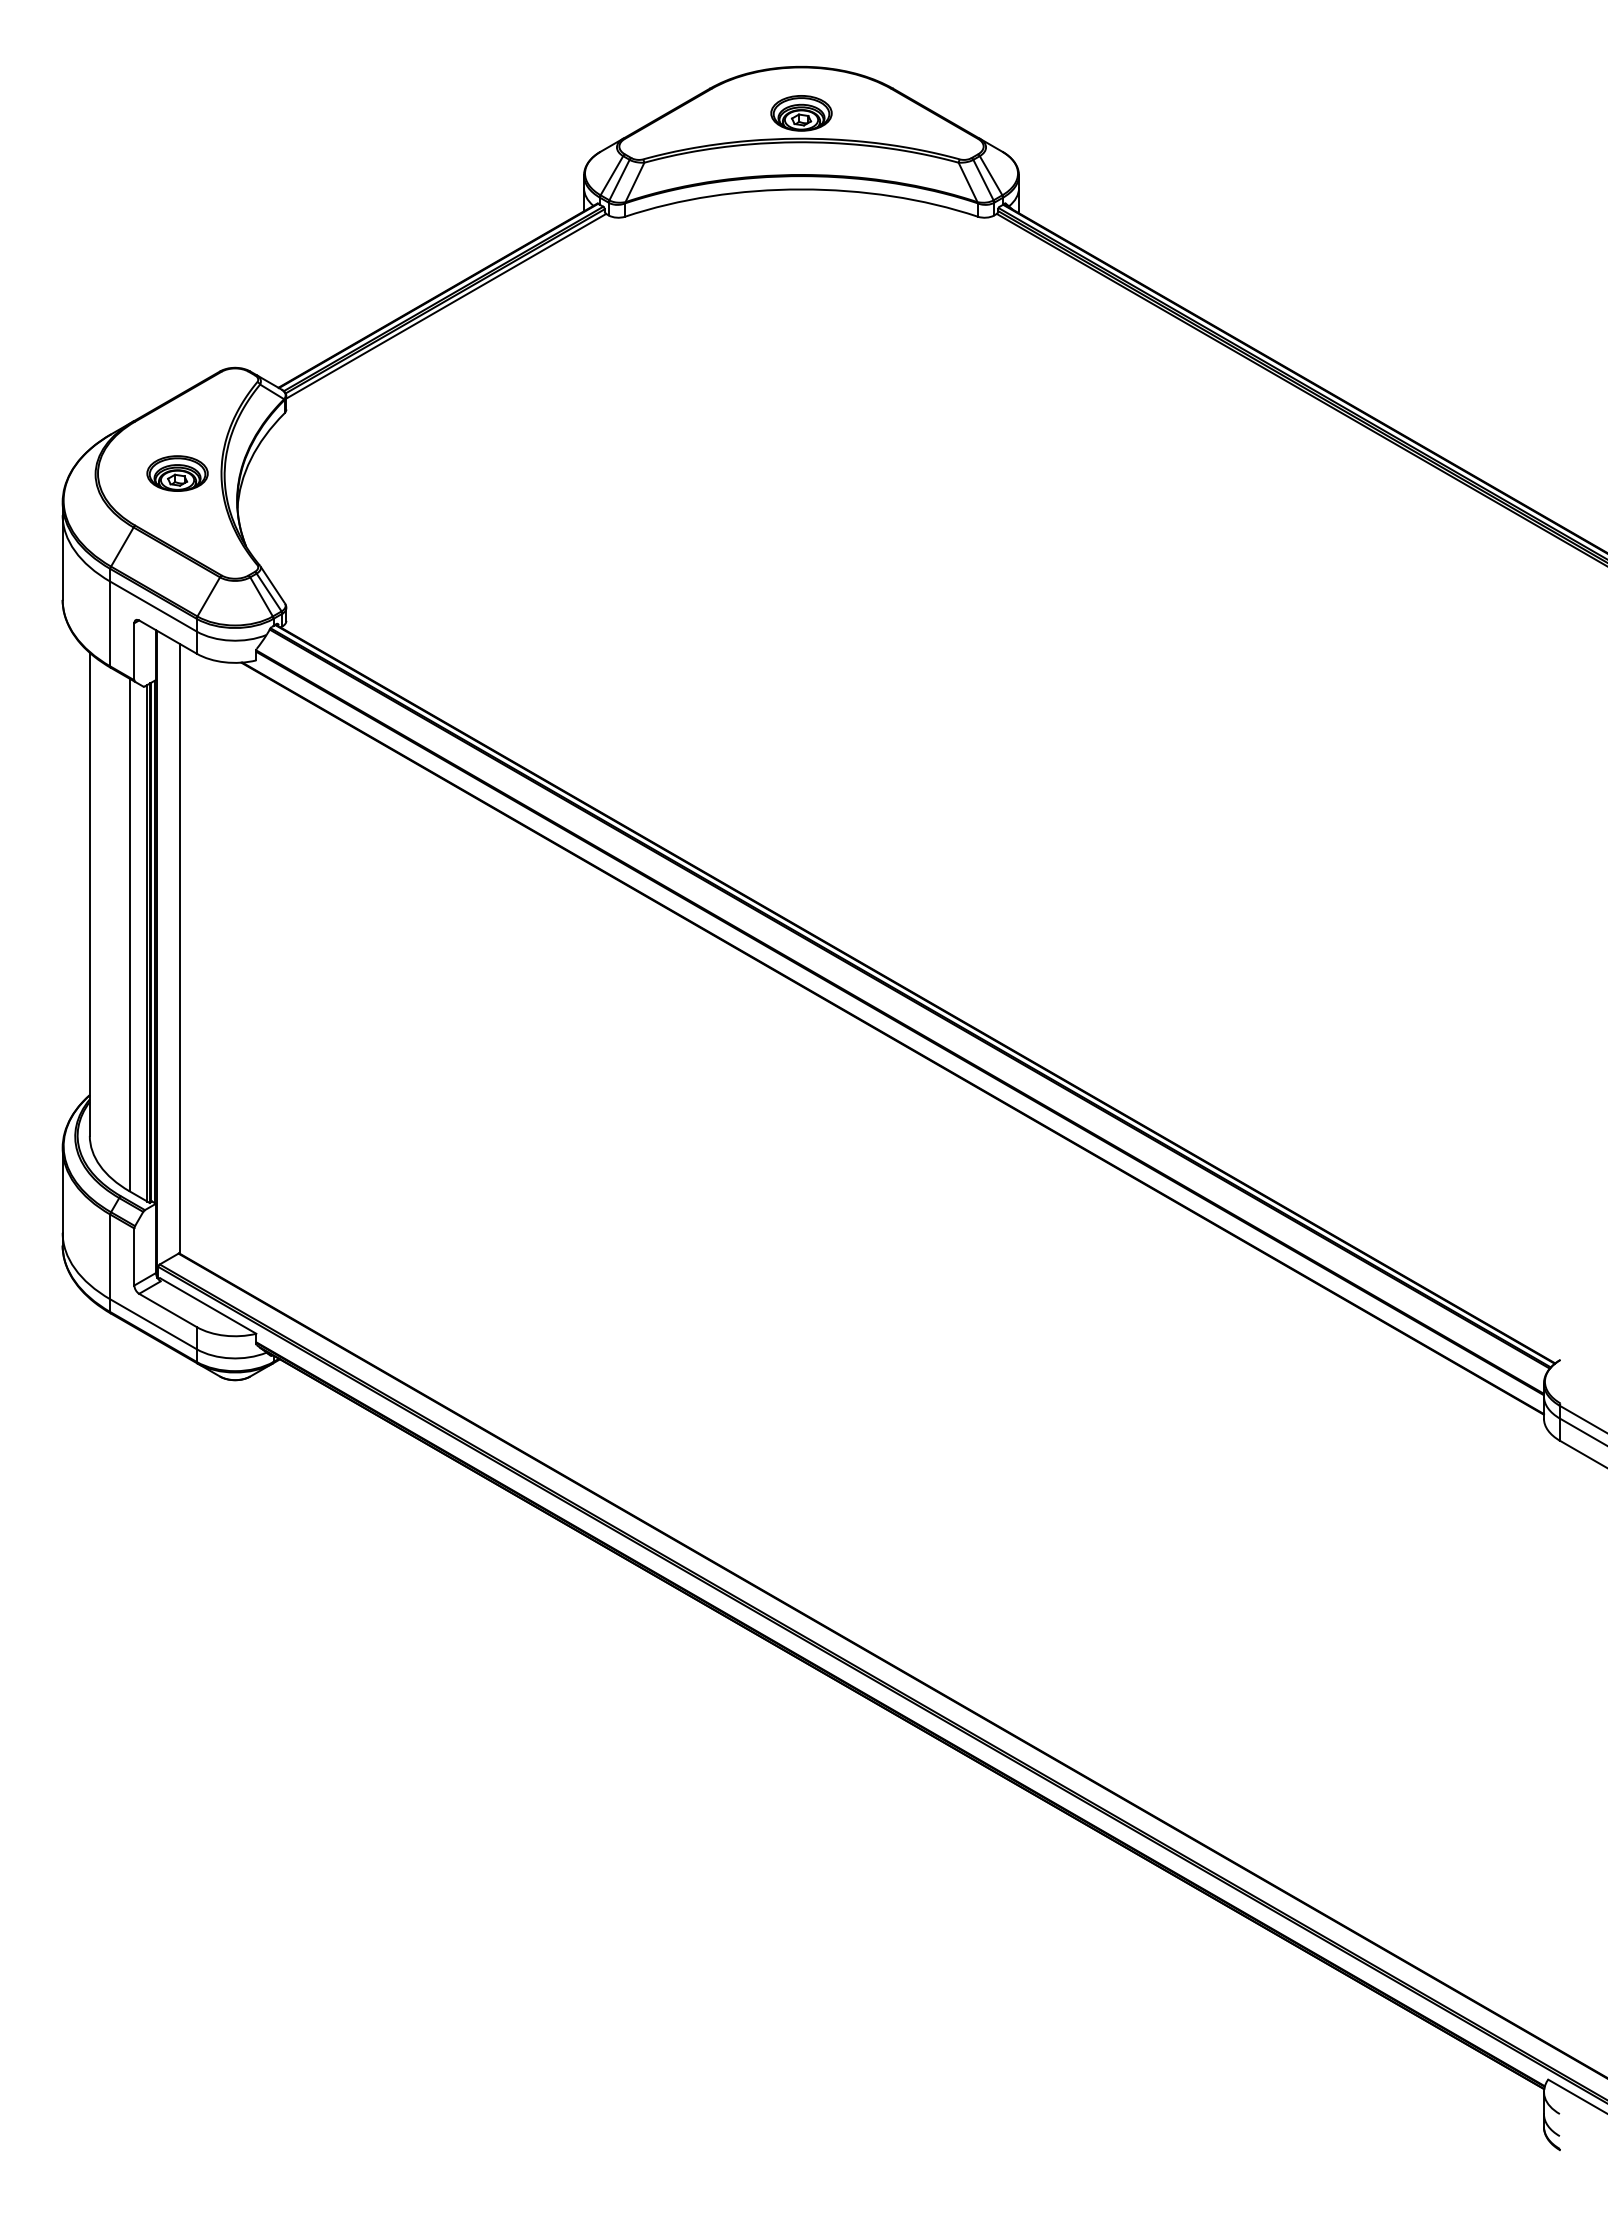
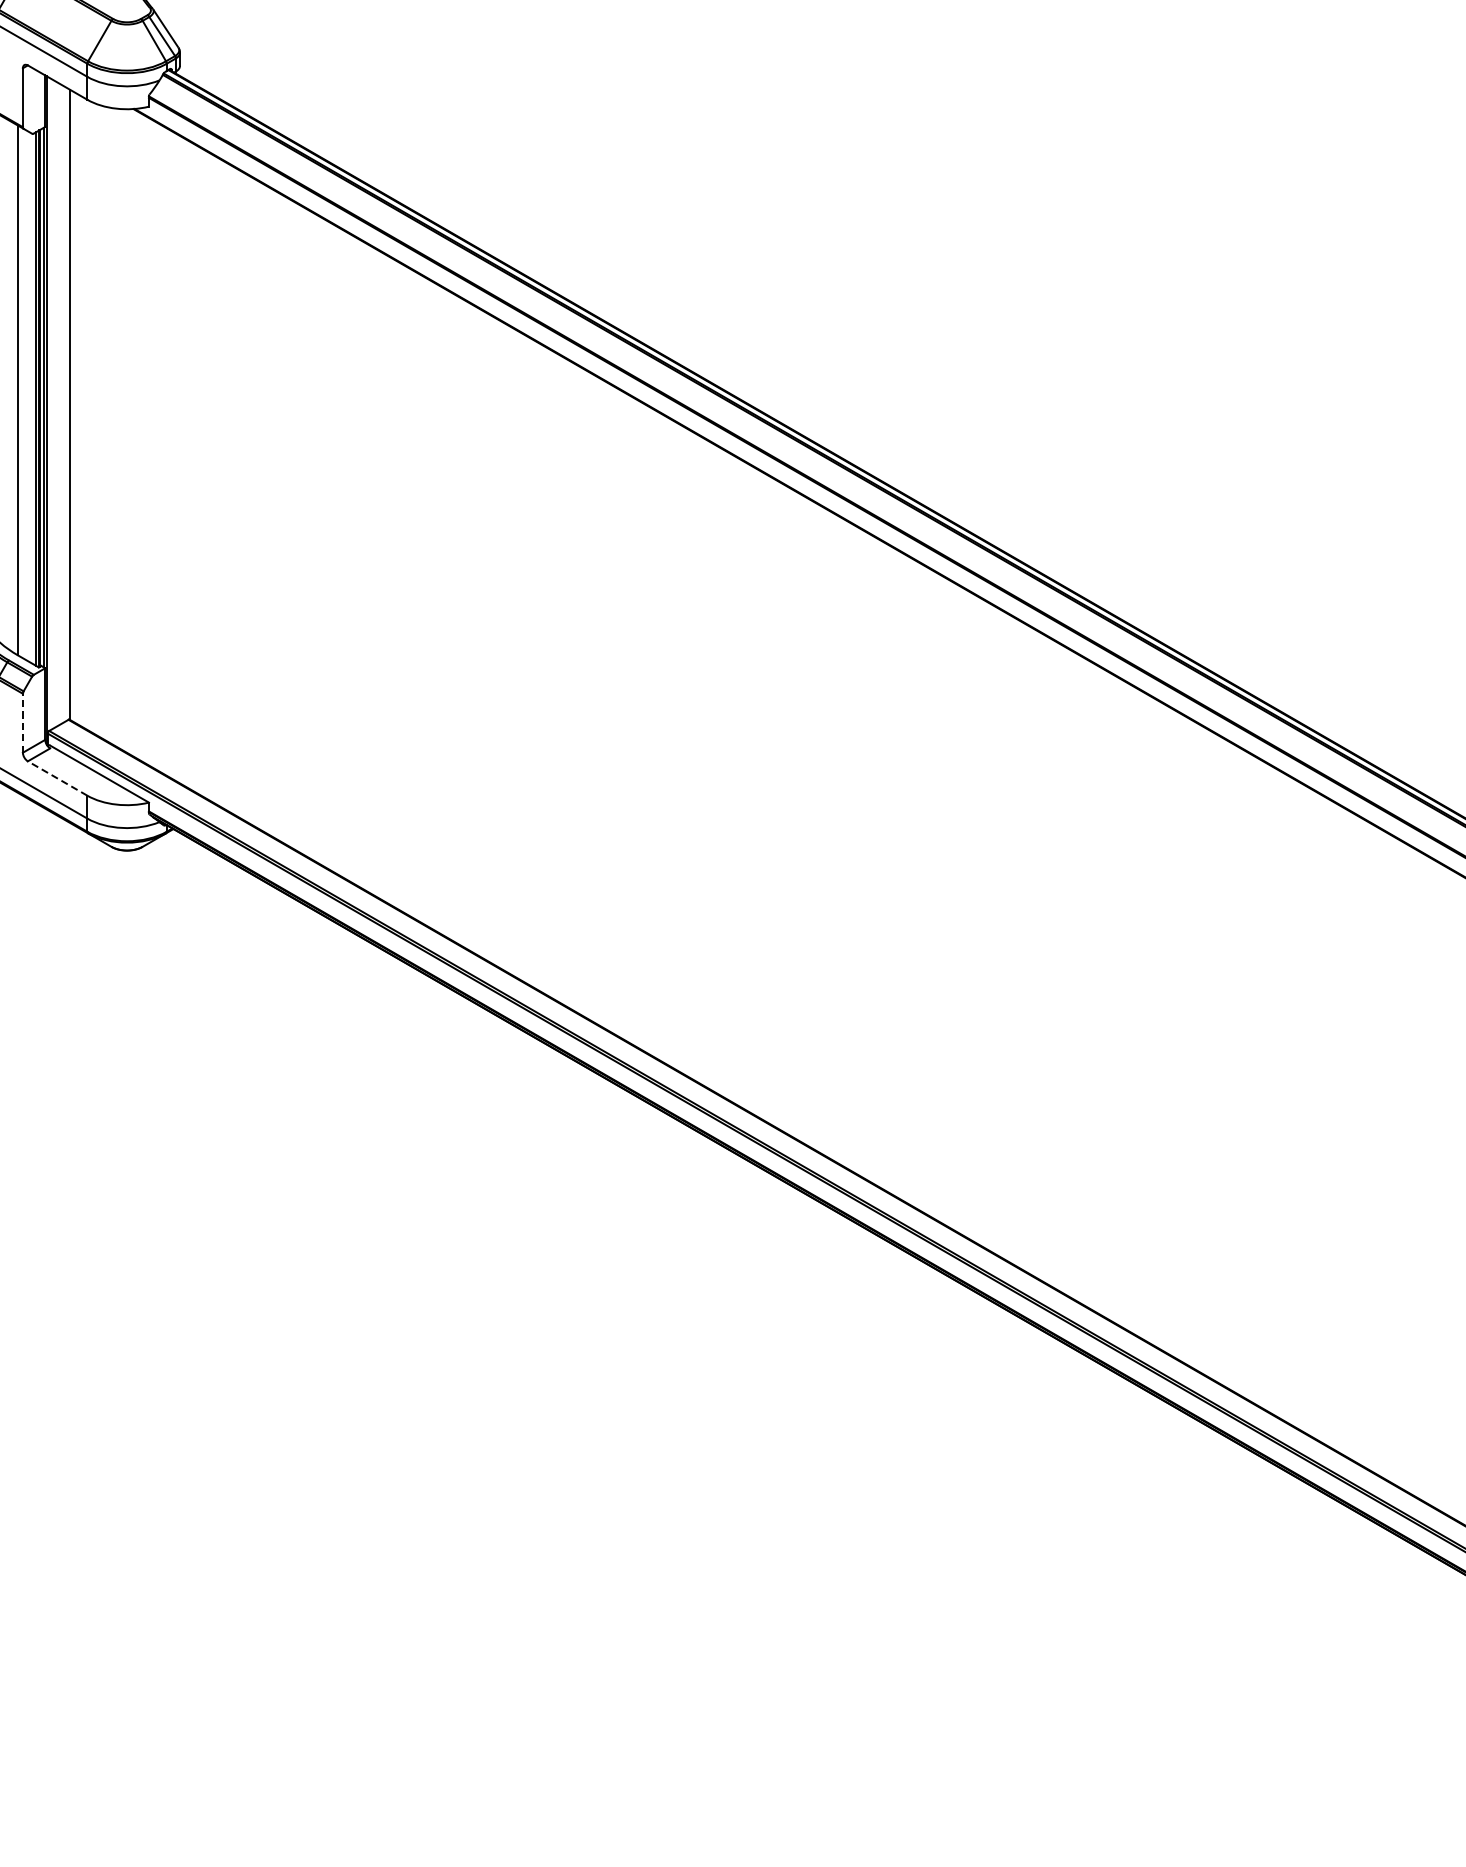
line: (134, 1256) -> (23, 722), solid -> dashed
line: (167, 1310) -> (57, 778), solid -> dashed

